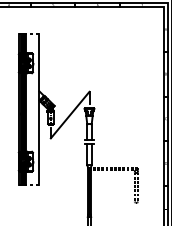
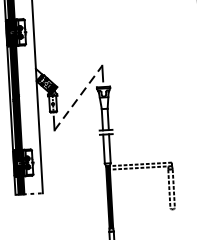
line: (70, 114) -> (78, 97), solid -> dashed

